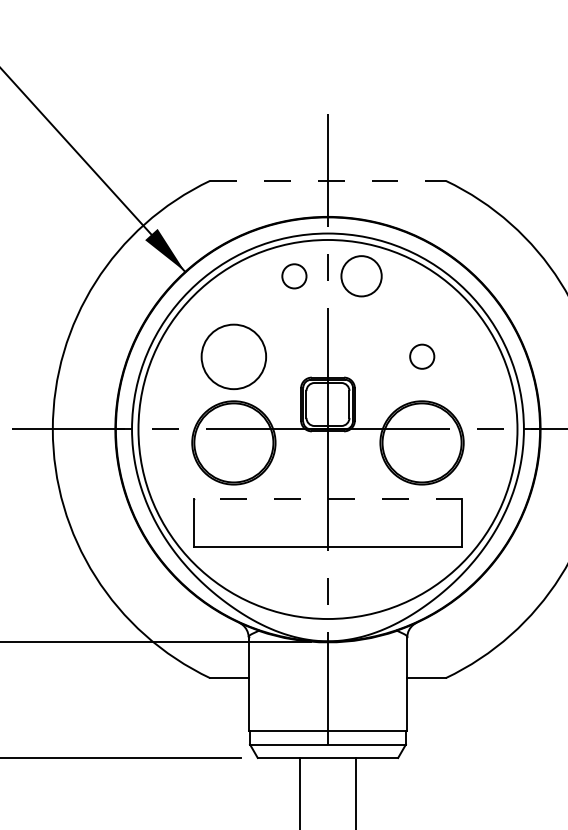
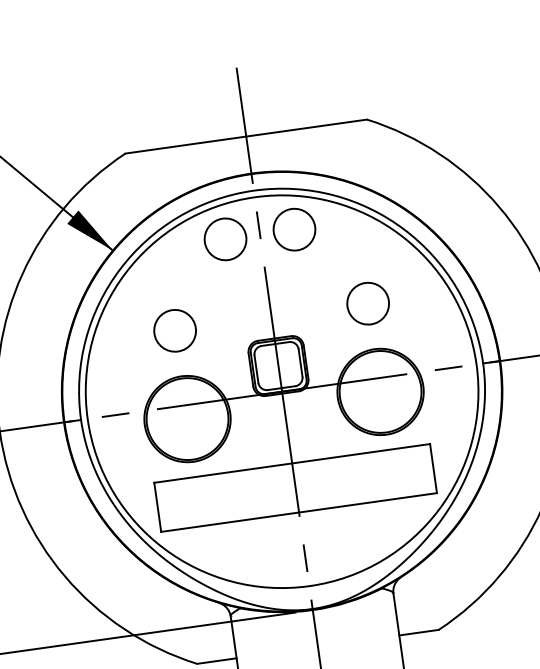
line: (327, 180) -> (245, 136), dashed -> solid
circle: (294, 276) -> (225, 239), size x1.67
circle: (233, 356) -> (174, 330), size x0.62
circle: (422, 356) -> (368, 303), size x1.67
line: (327, 499) -> (291, 463), dashed -> solid

